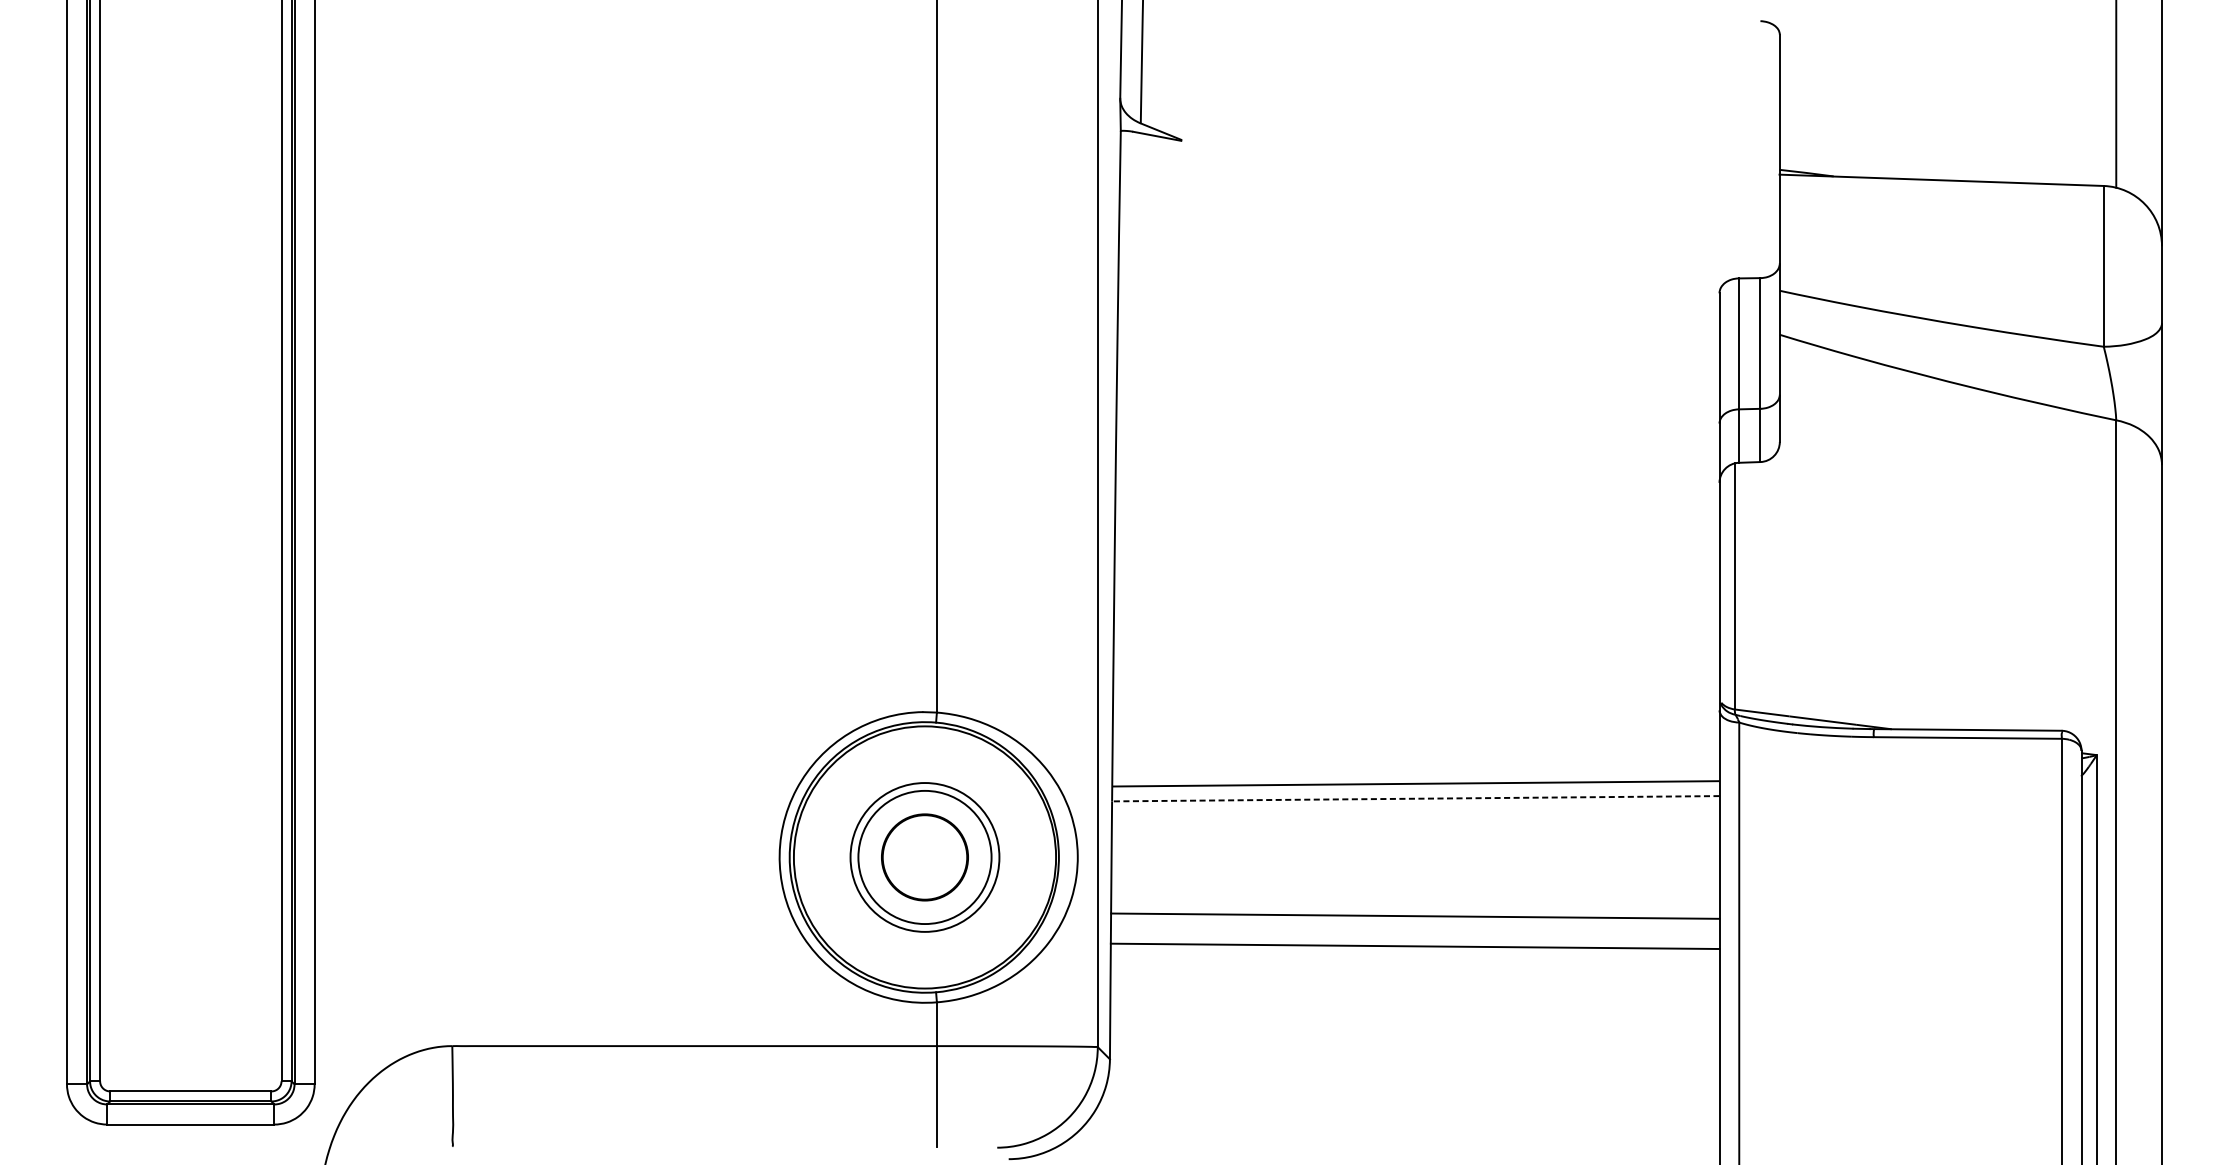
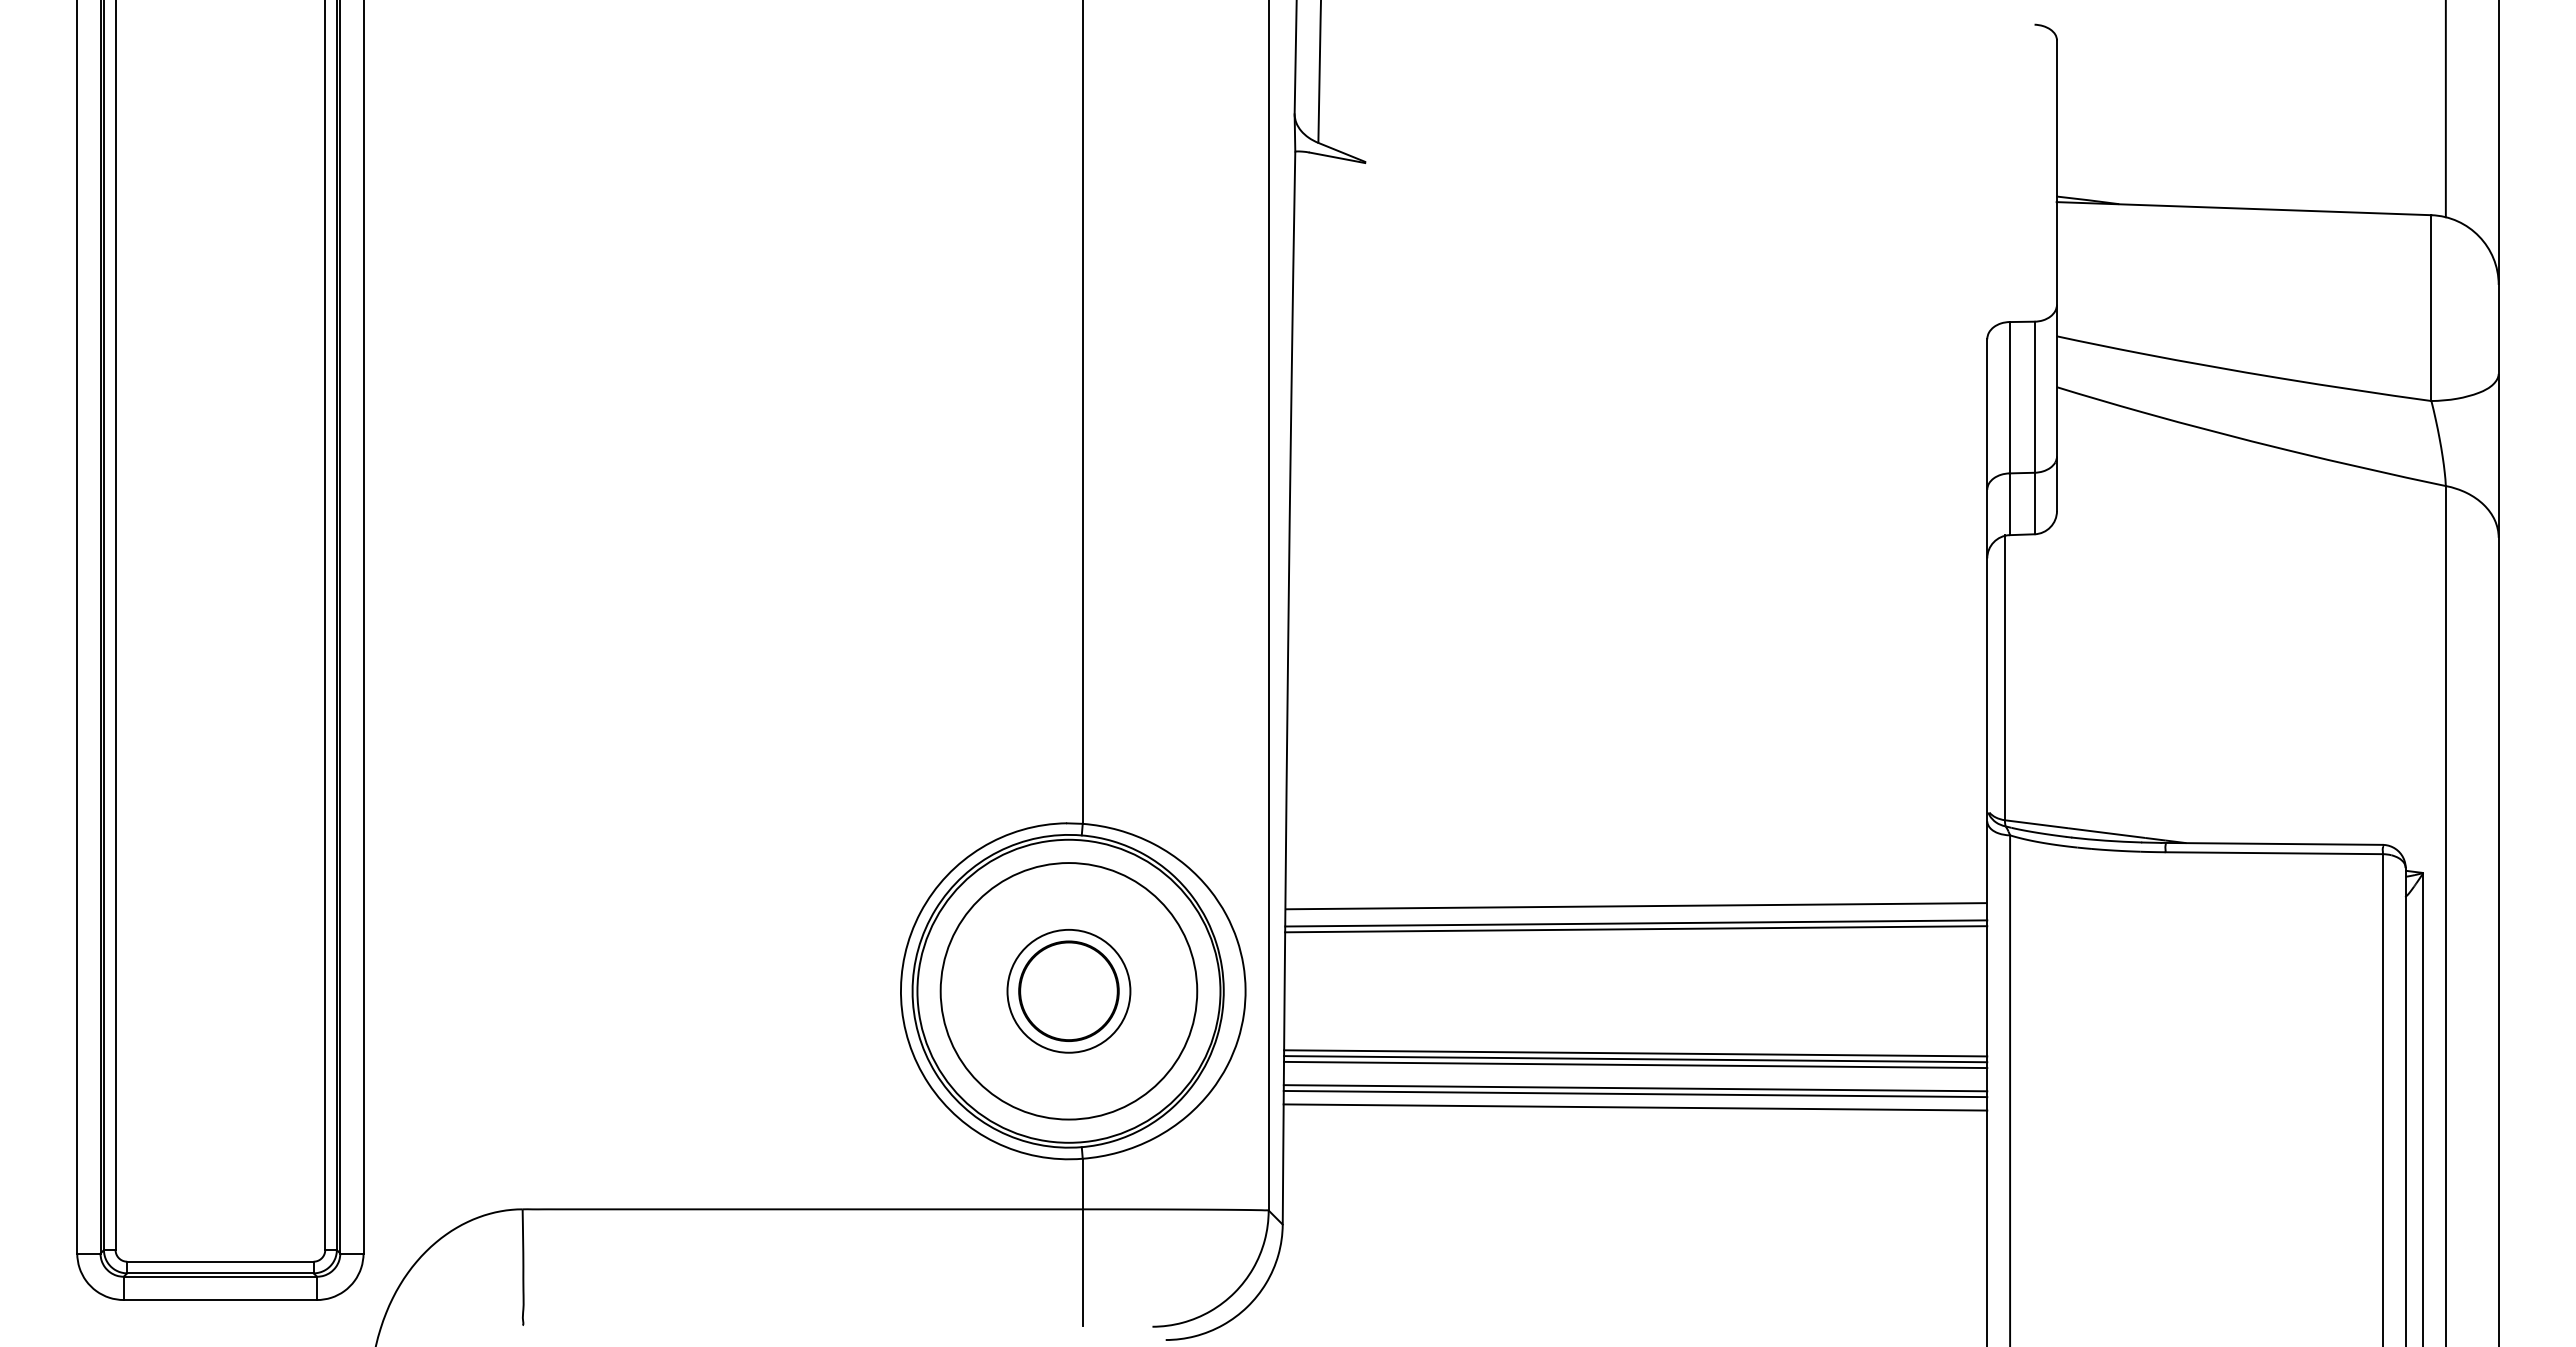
line: (1415, 798) -> (1635, 923), dashed -> solid
line: (1416, 803) -> (1636, 929), added
circle: (924, 856) -> (1068, 990), size x0.71
circle: (924, 857) -> (1068, 991), size x1.67
line: (1415, 911) -> (1635, 1053), added
line: (1415, 920) -> (1635, 1064), added
line: (1415, 941) -> (1635, 1088), added
line: (1415, 957) -> (1635, 1107), added

